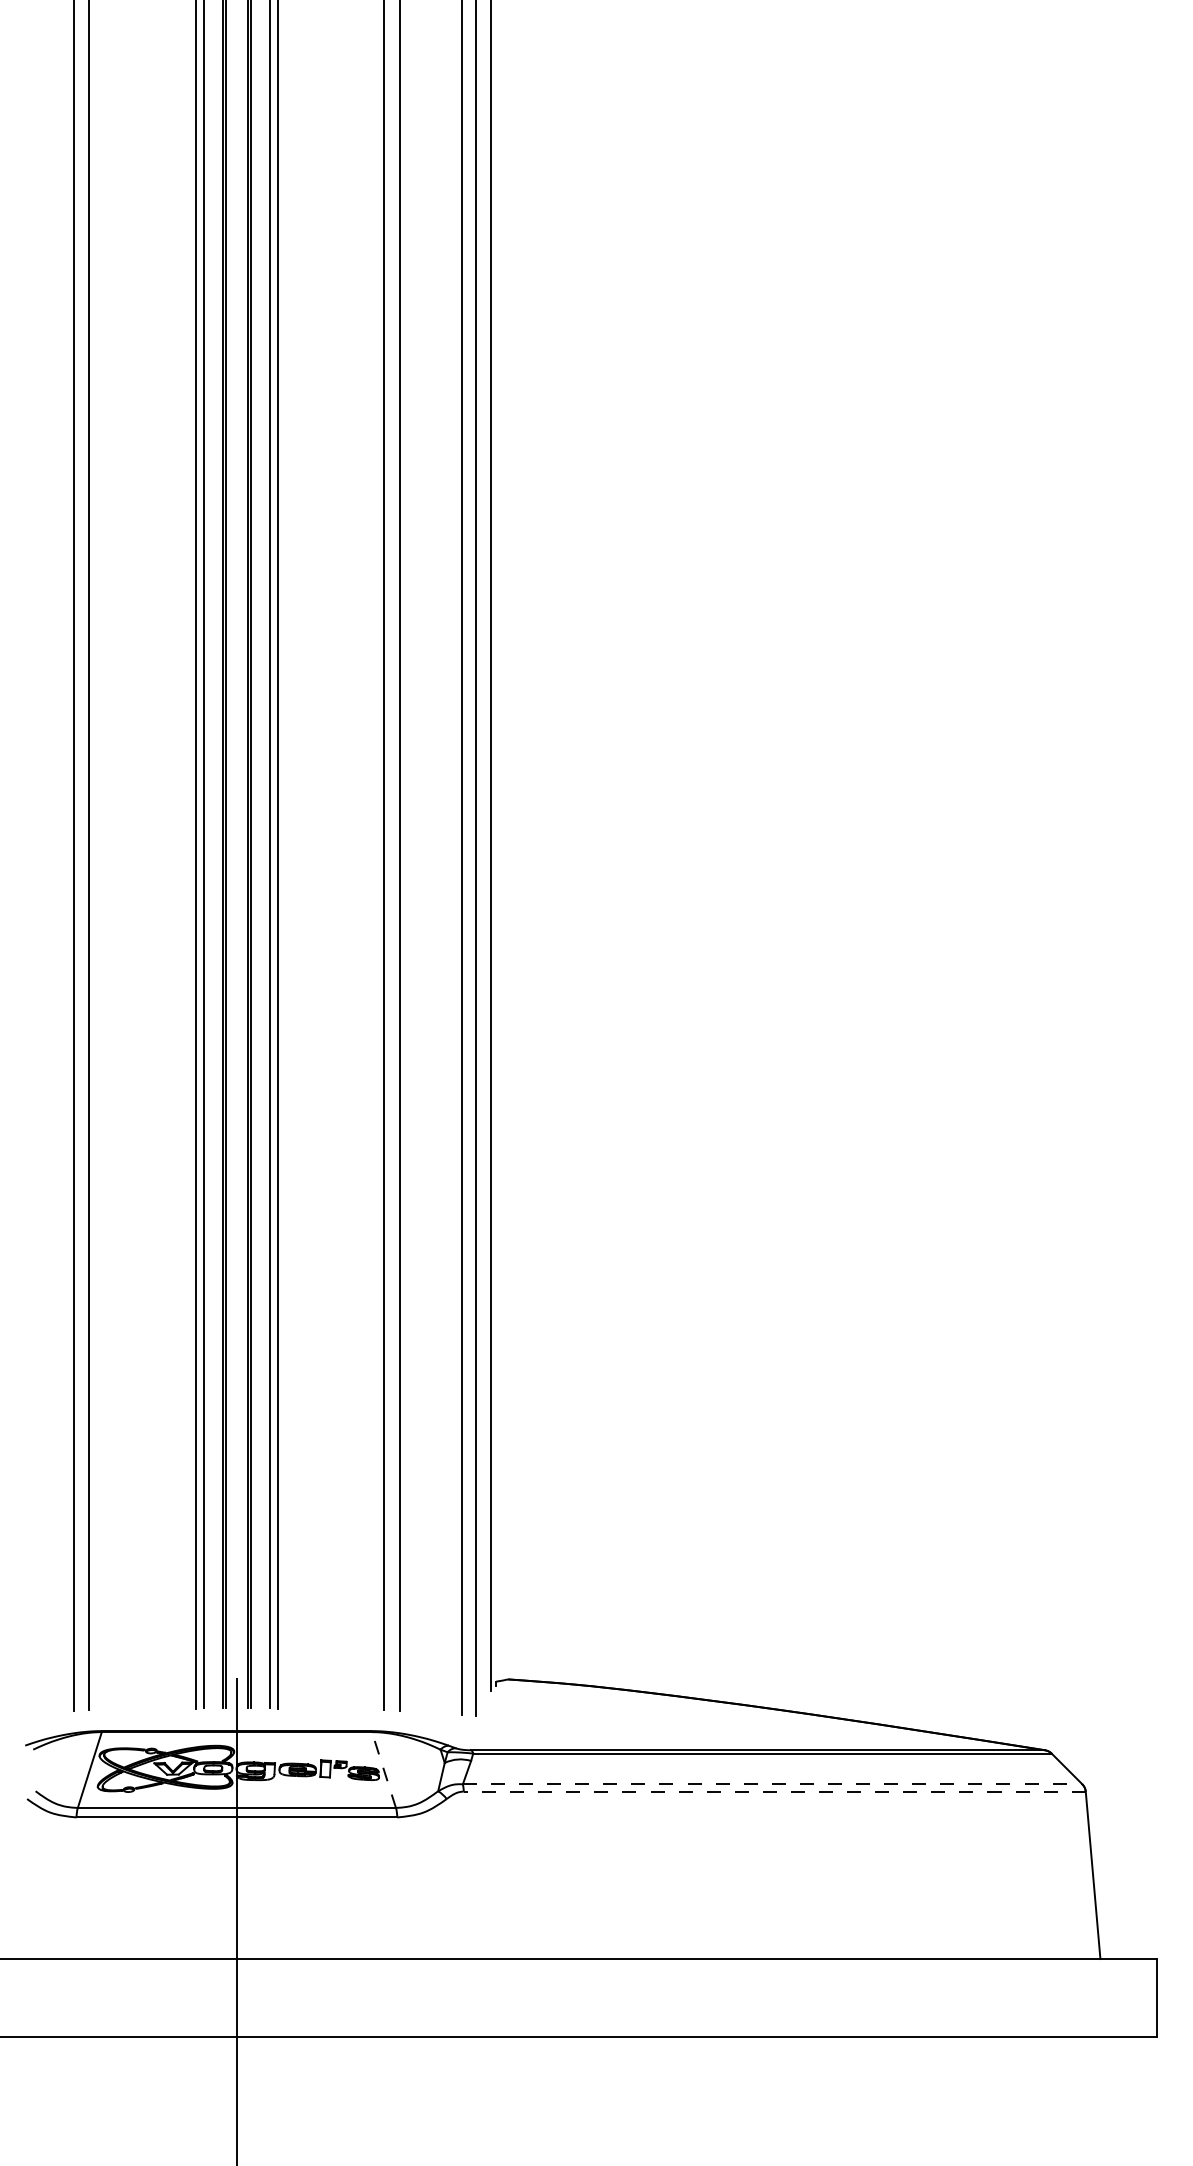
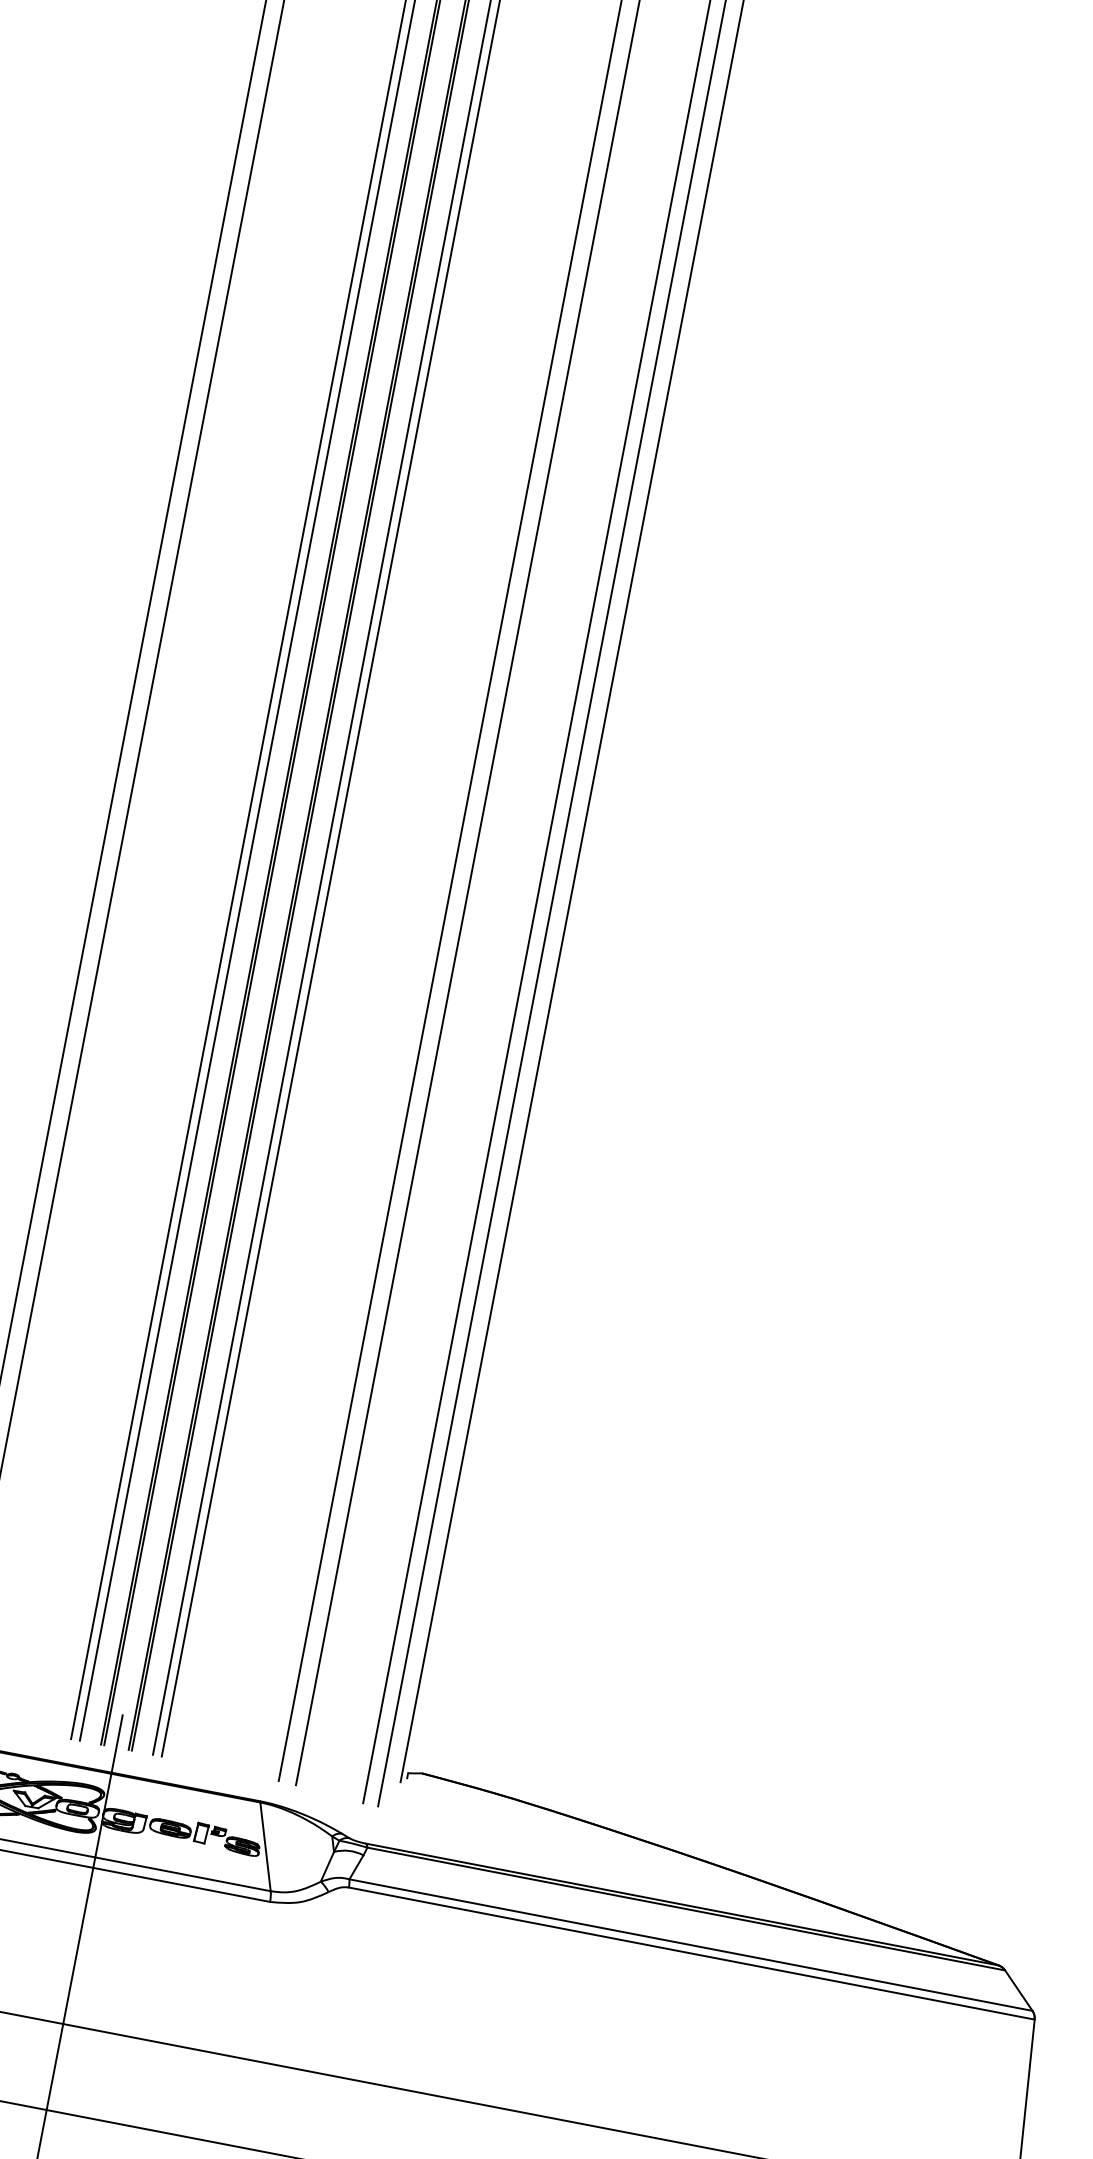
line: (383, 1770) -> (264, 1847), dashed -> solid
line: (772, 1784) -> (690, 1945), dashed -> solid
line: (774, 1791) -> (691, 1953), dashed -> solid

